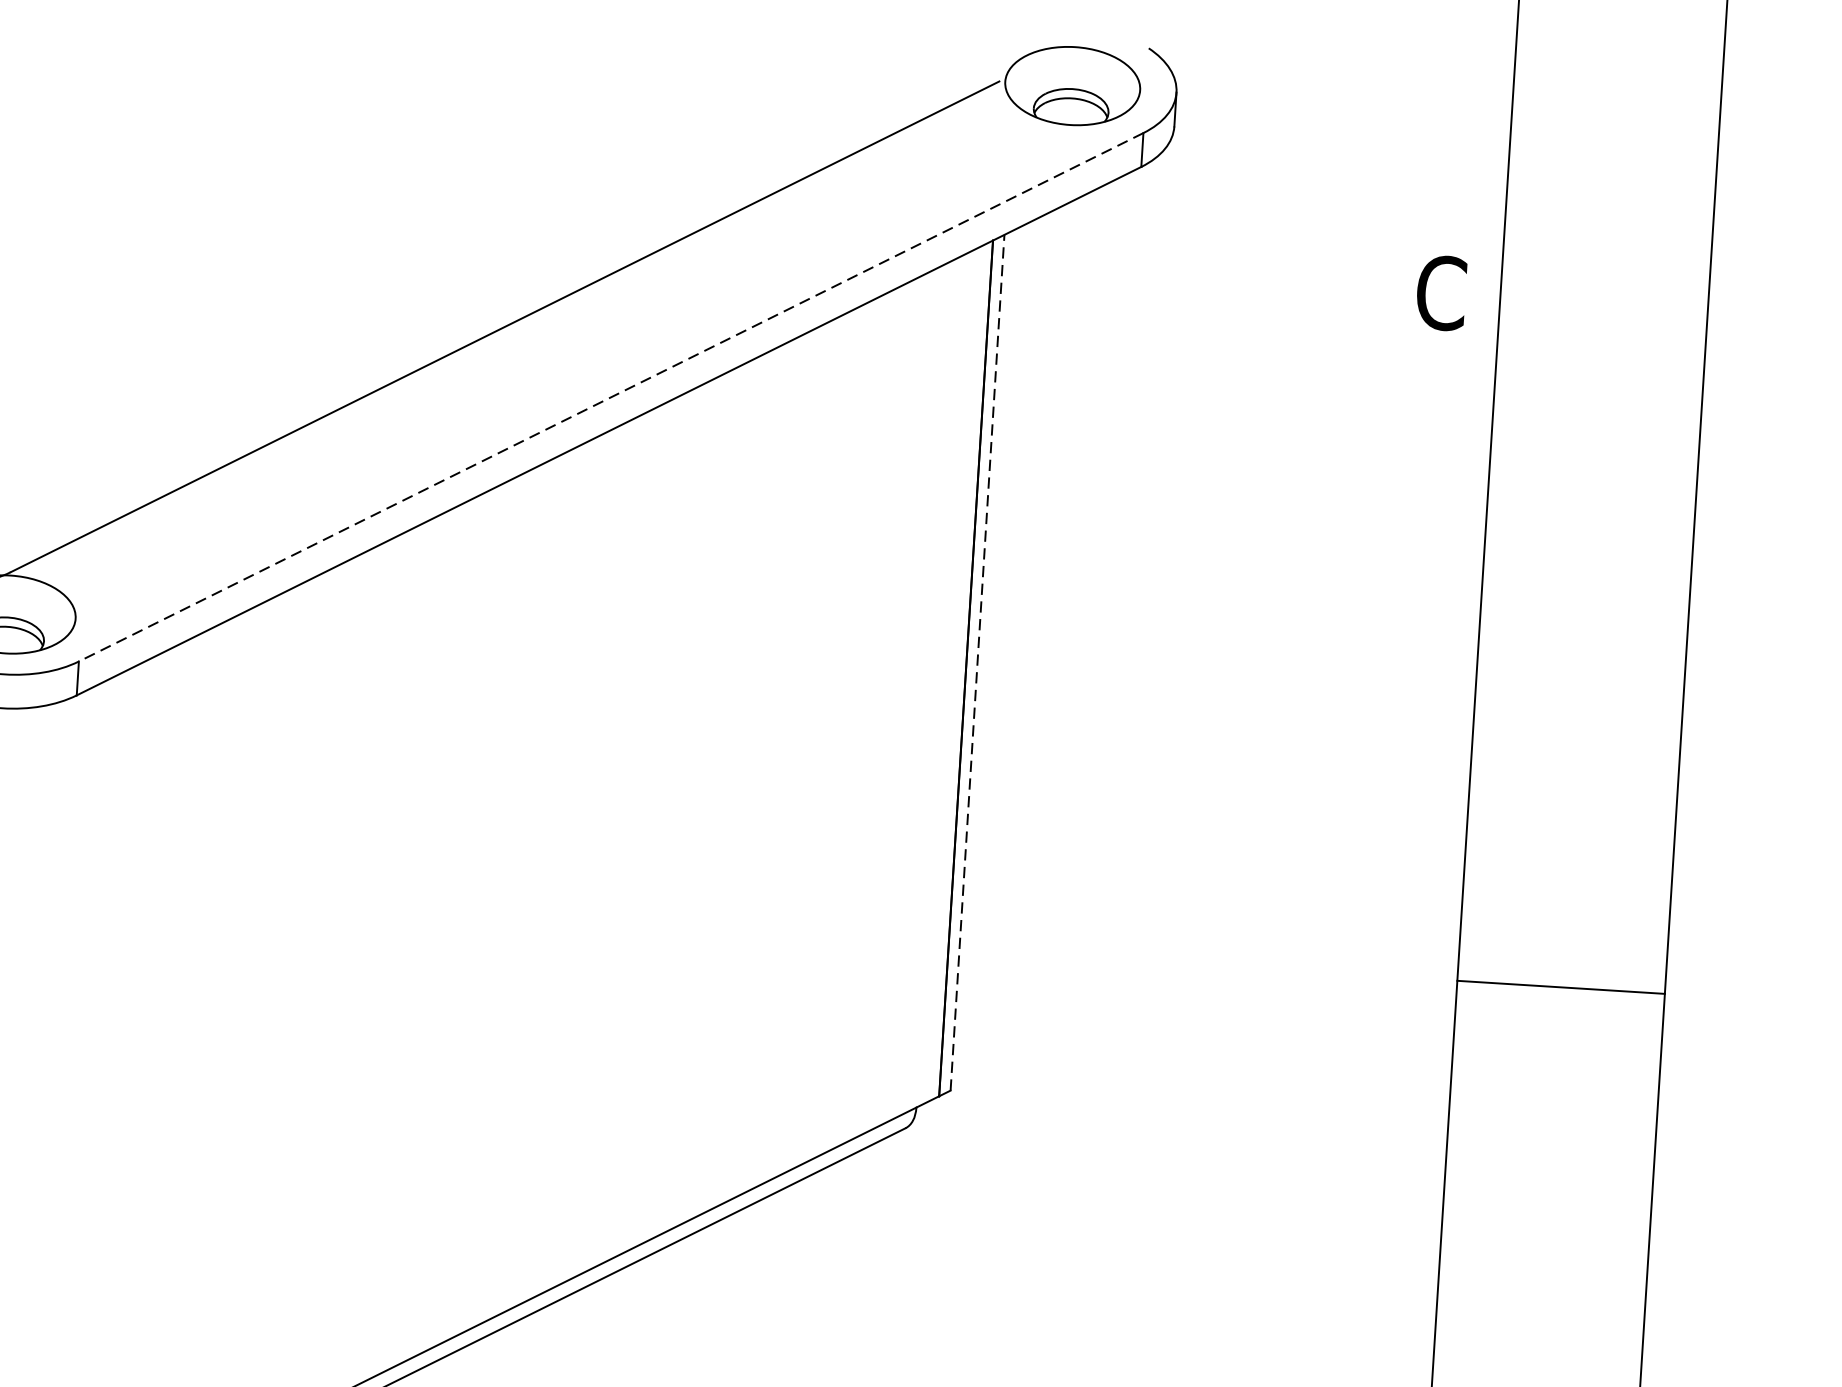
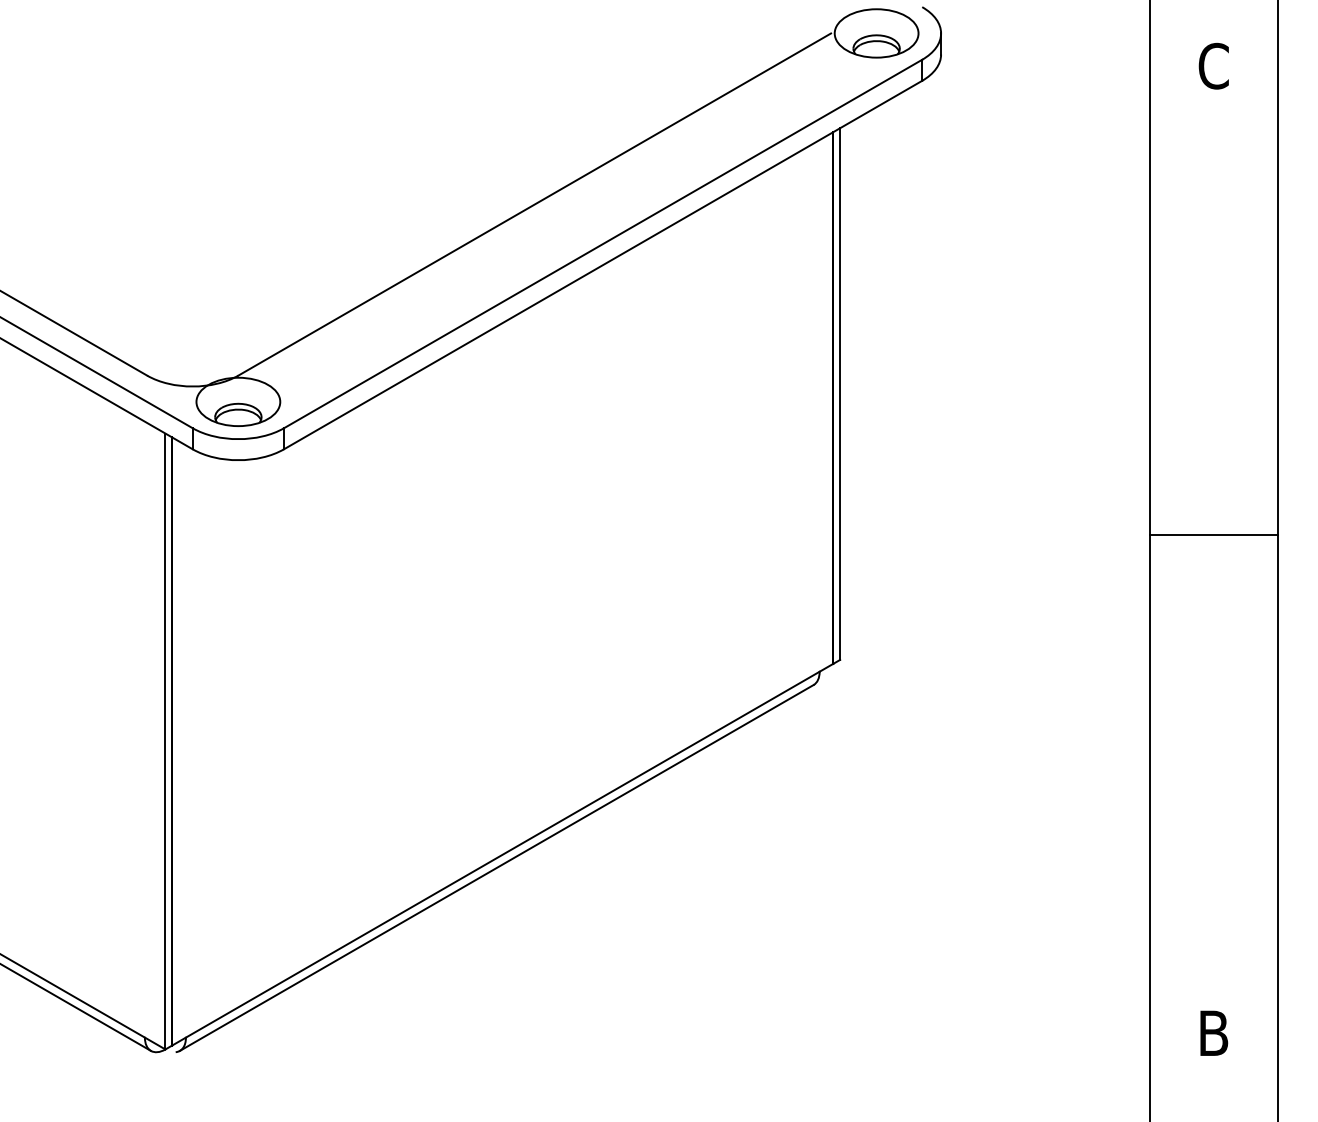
text: (1440, 291) -> (1213, 65), moved
line: (611, 398) -> (603, 244), dashed -> solid
line: (978, 663) -> (840, 394), dashed -> solid
line: (1560, 987) -> (1213, 535), moved

